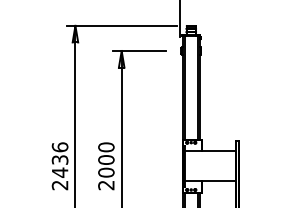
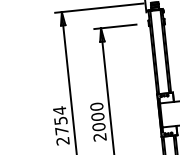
text: (59, 159) -> (60, 120), 2436 -> 2754

